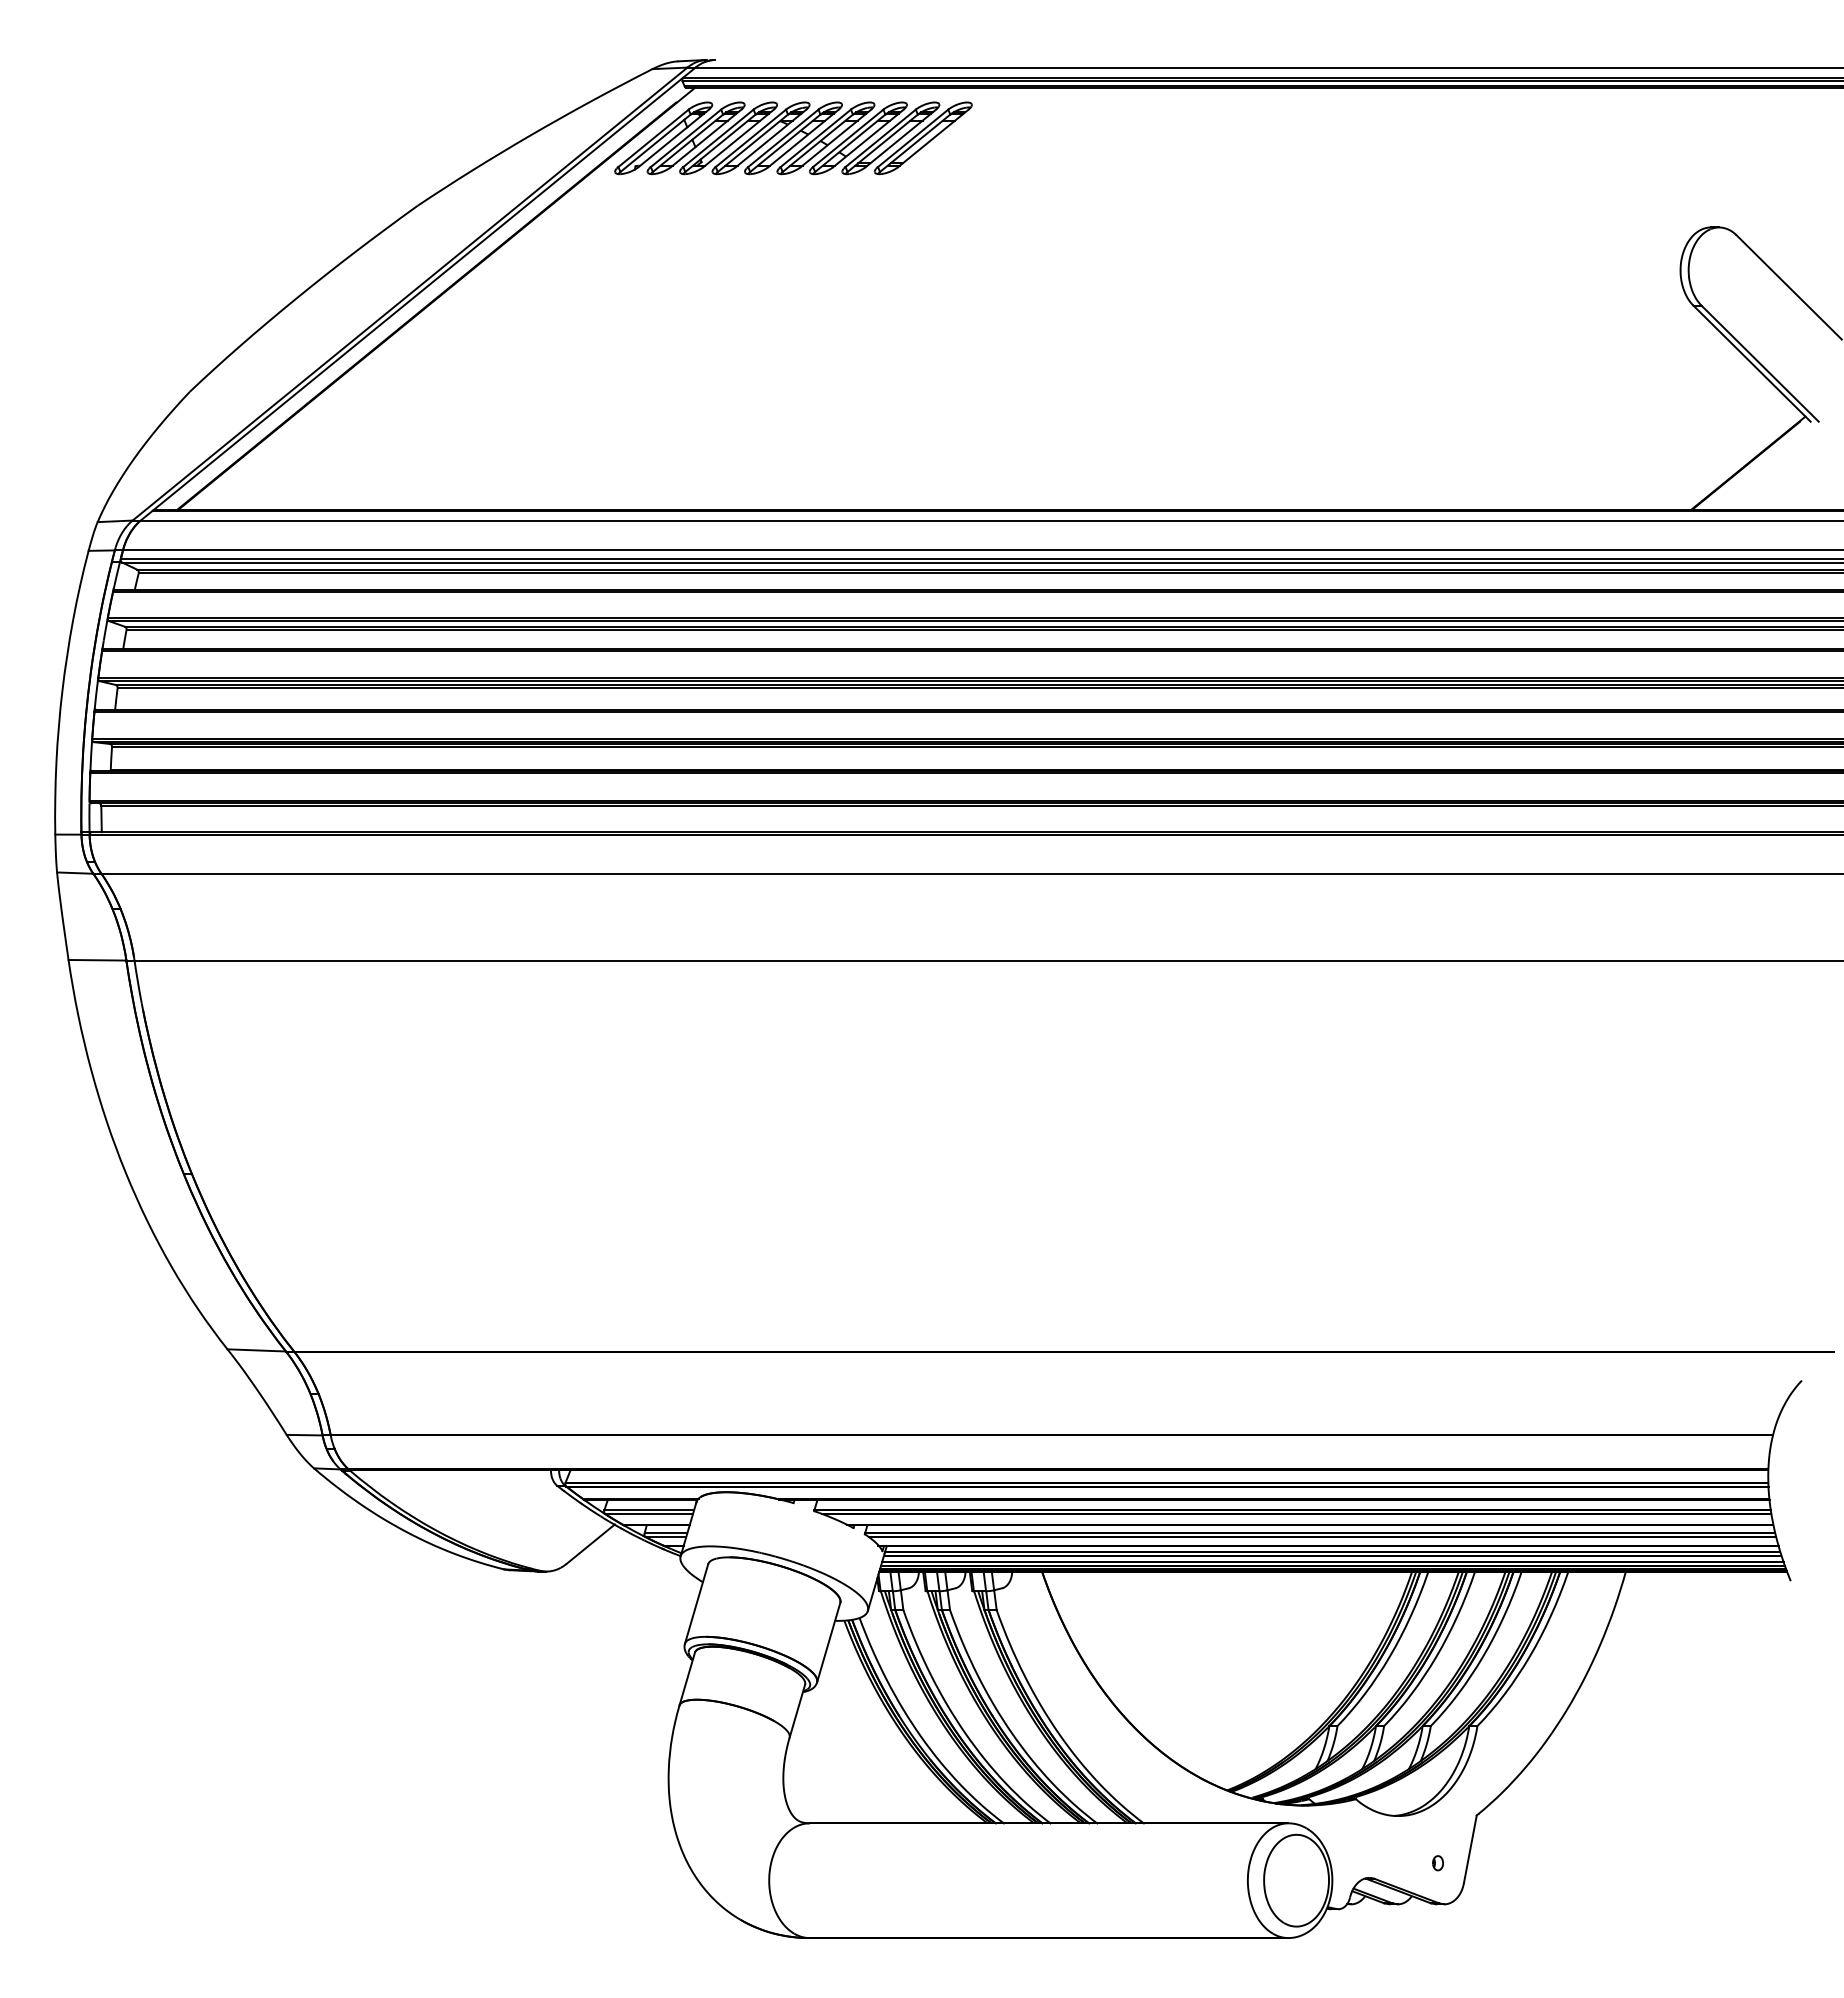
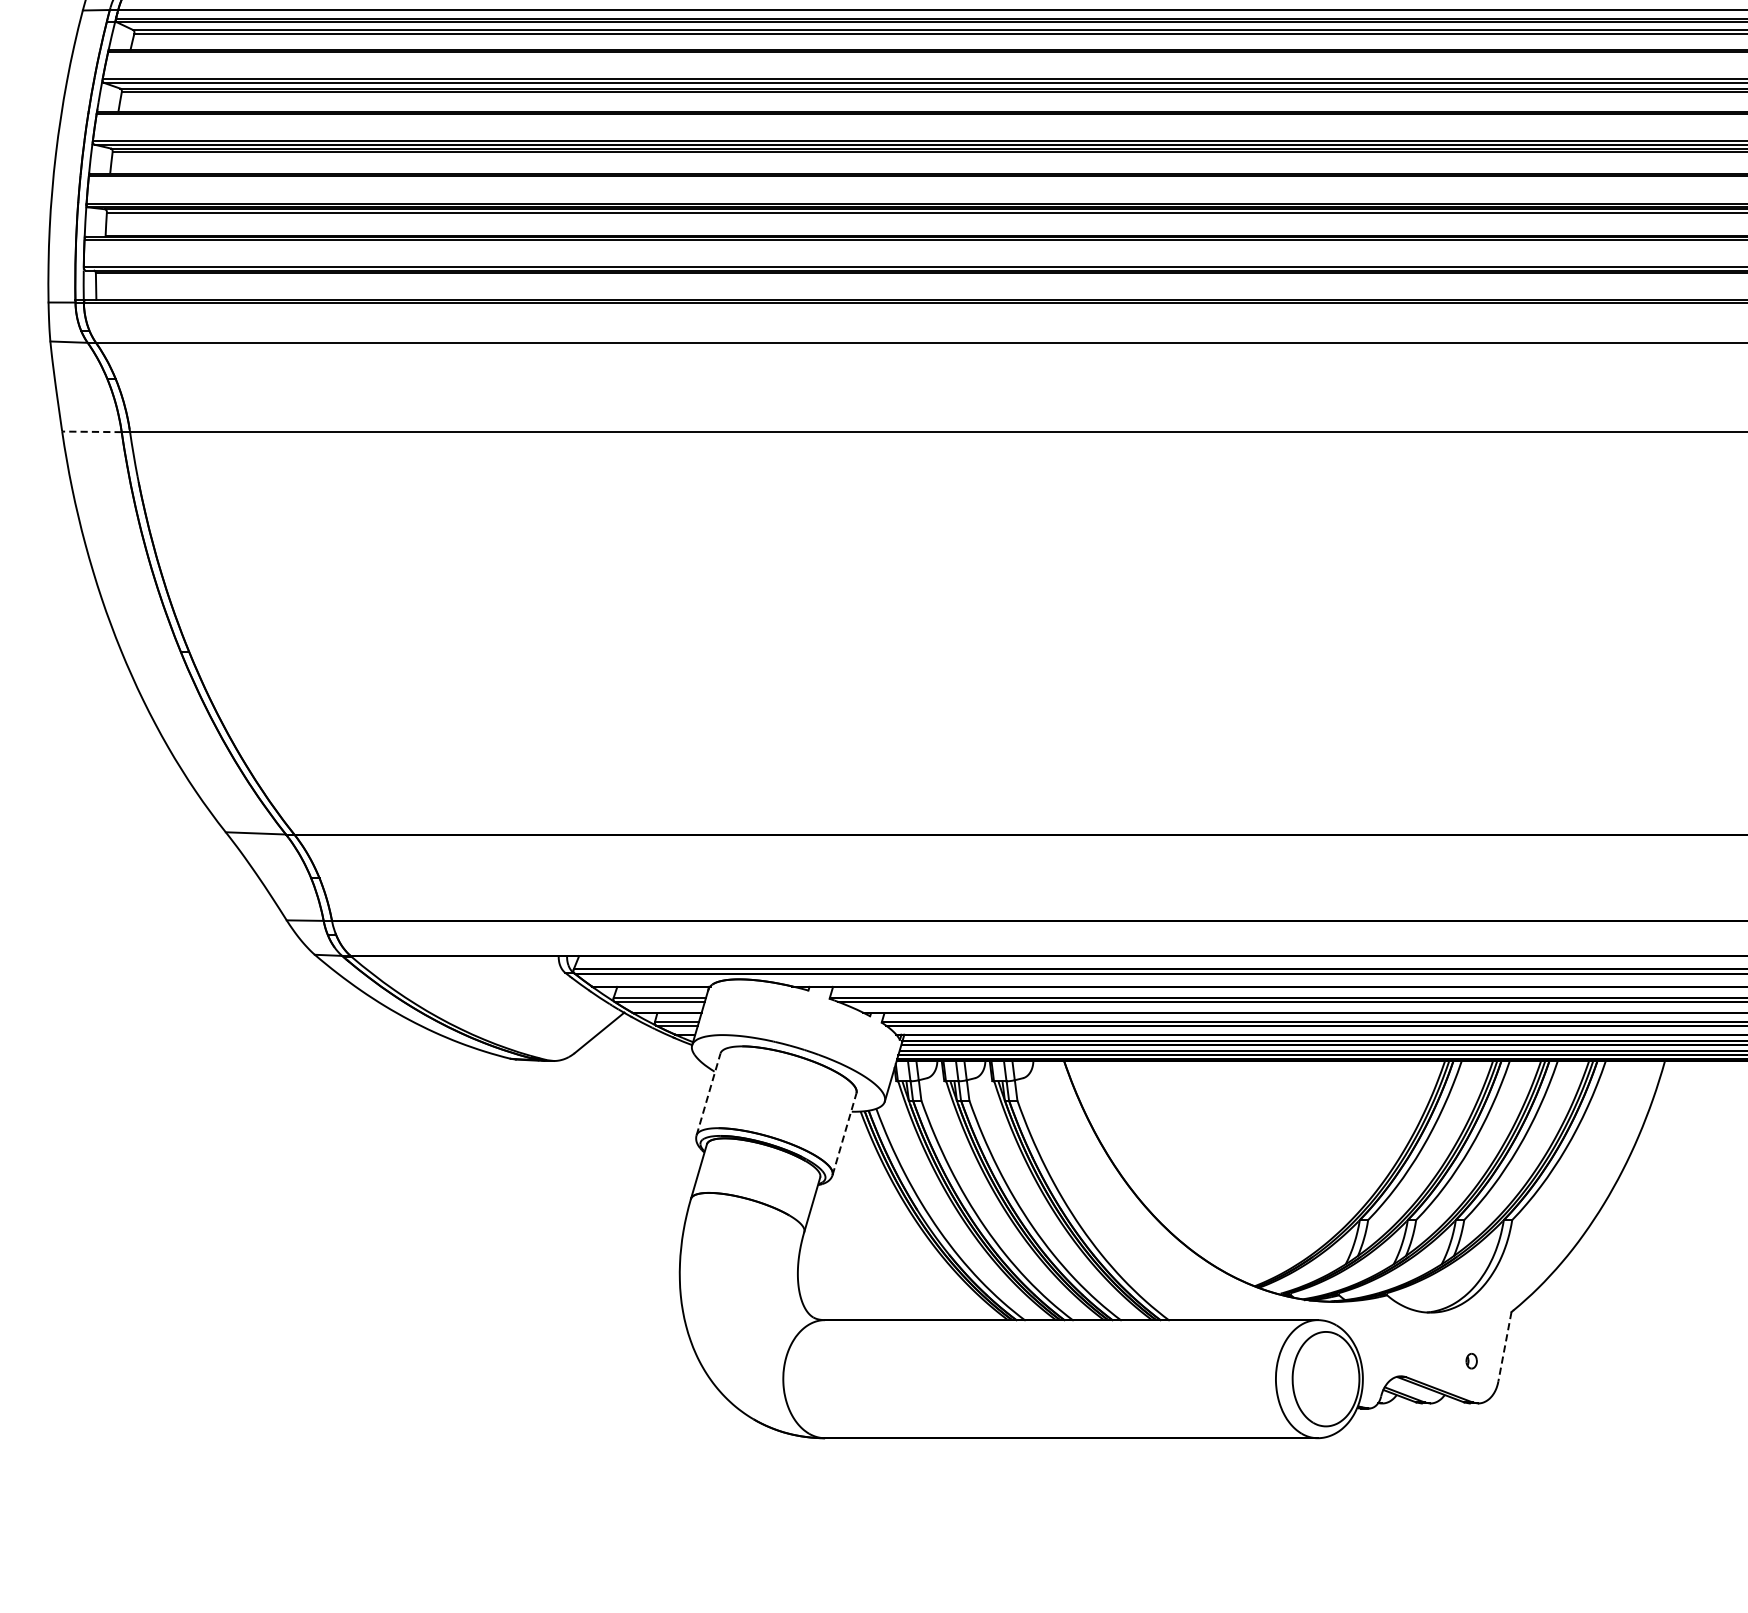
line: (97, 960) -> (91, 432), solid -> dashed
line: (696, 1603) -> (708, 1093), solid -> dashed
line: (828, 1642) -> (844, 1134), solid -> dashed
line: (1470, 1849) -> (1505, 1347), solid -> dashed

